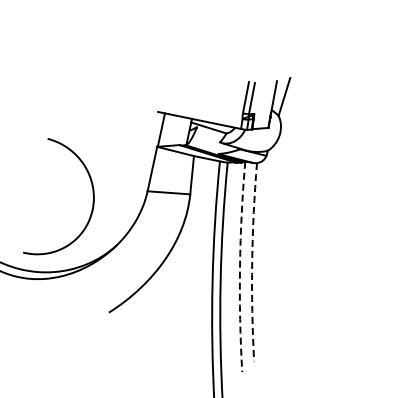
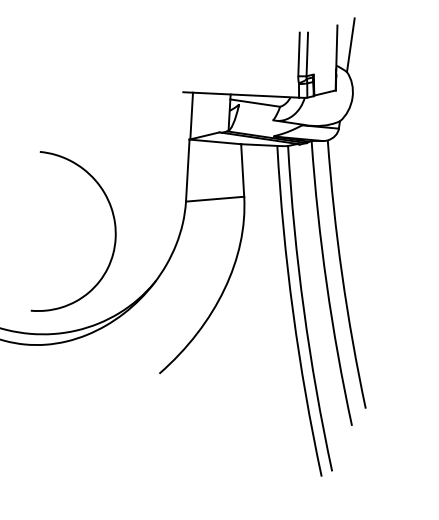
arc: (252, 262) -> (342, 275), dashed -> solid
arc: (240, 266) -> (327, 283), dashed -> solid

